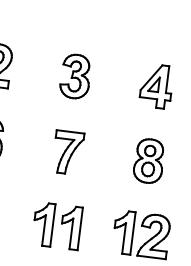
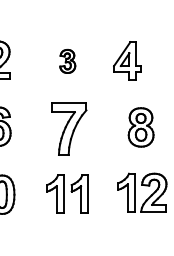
part: (75, 76) -> (67, 61), size x0.6
part: (156, 85) -> (127, 60), moved
part: (68, 152) -> (69, 128), size x1.4

